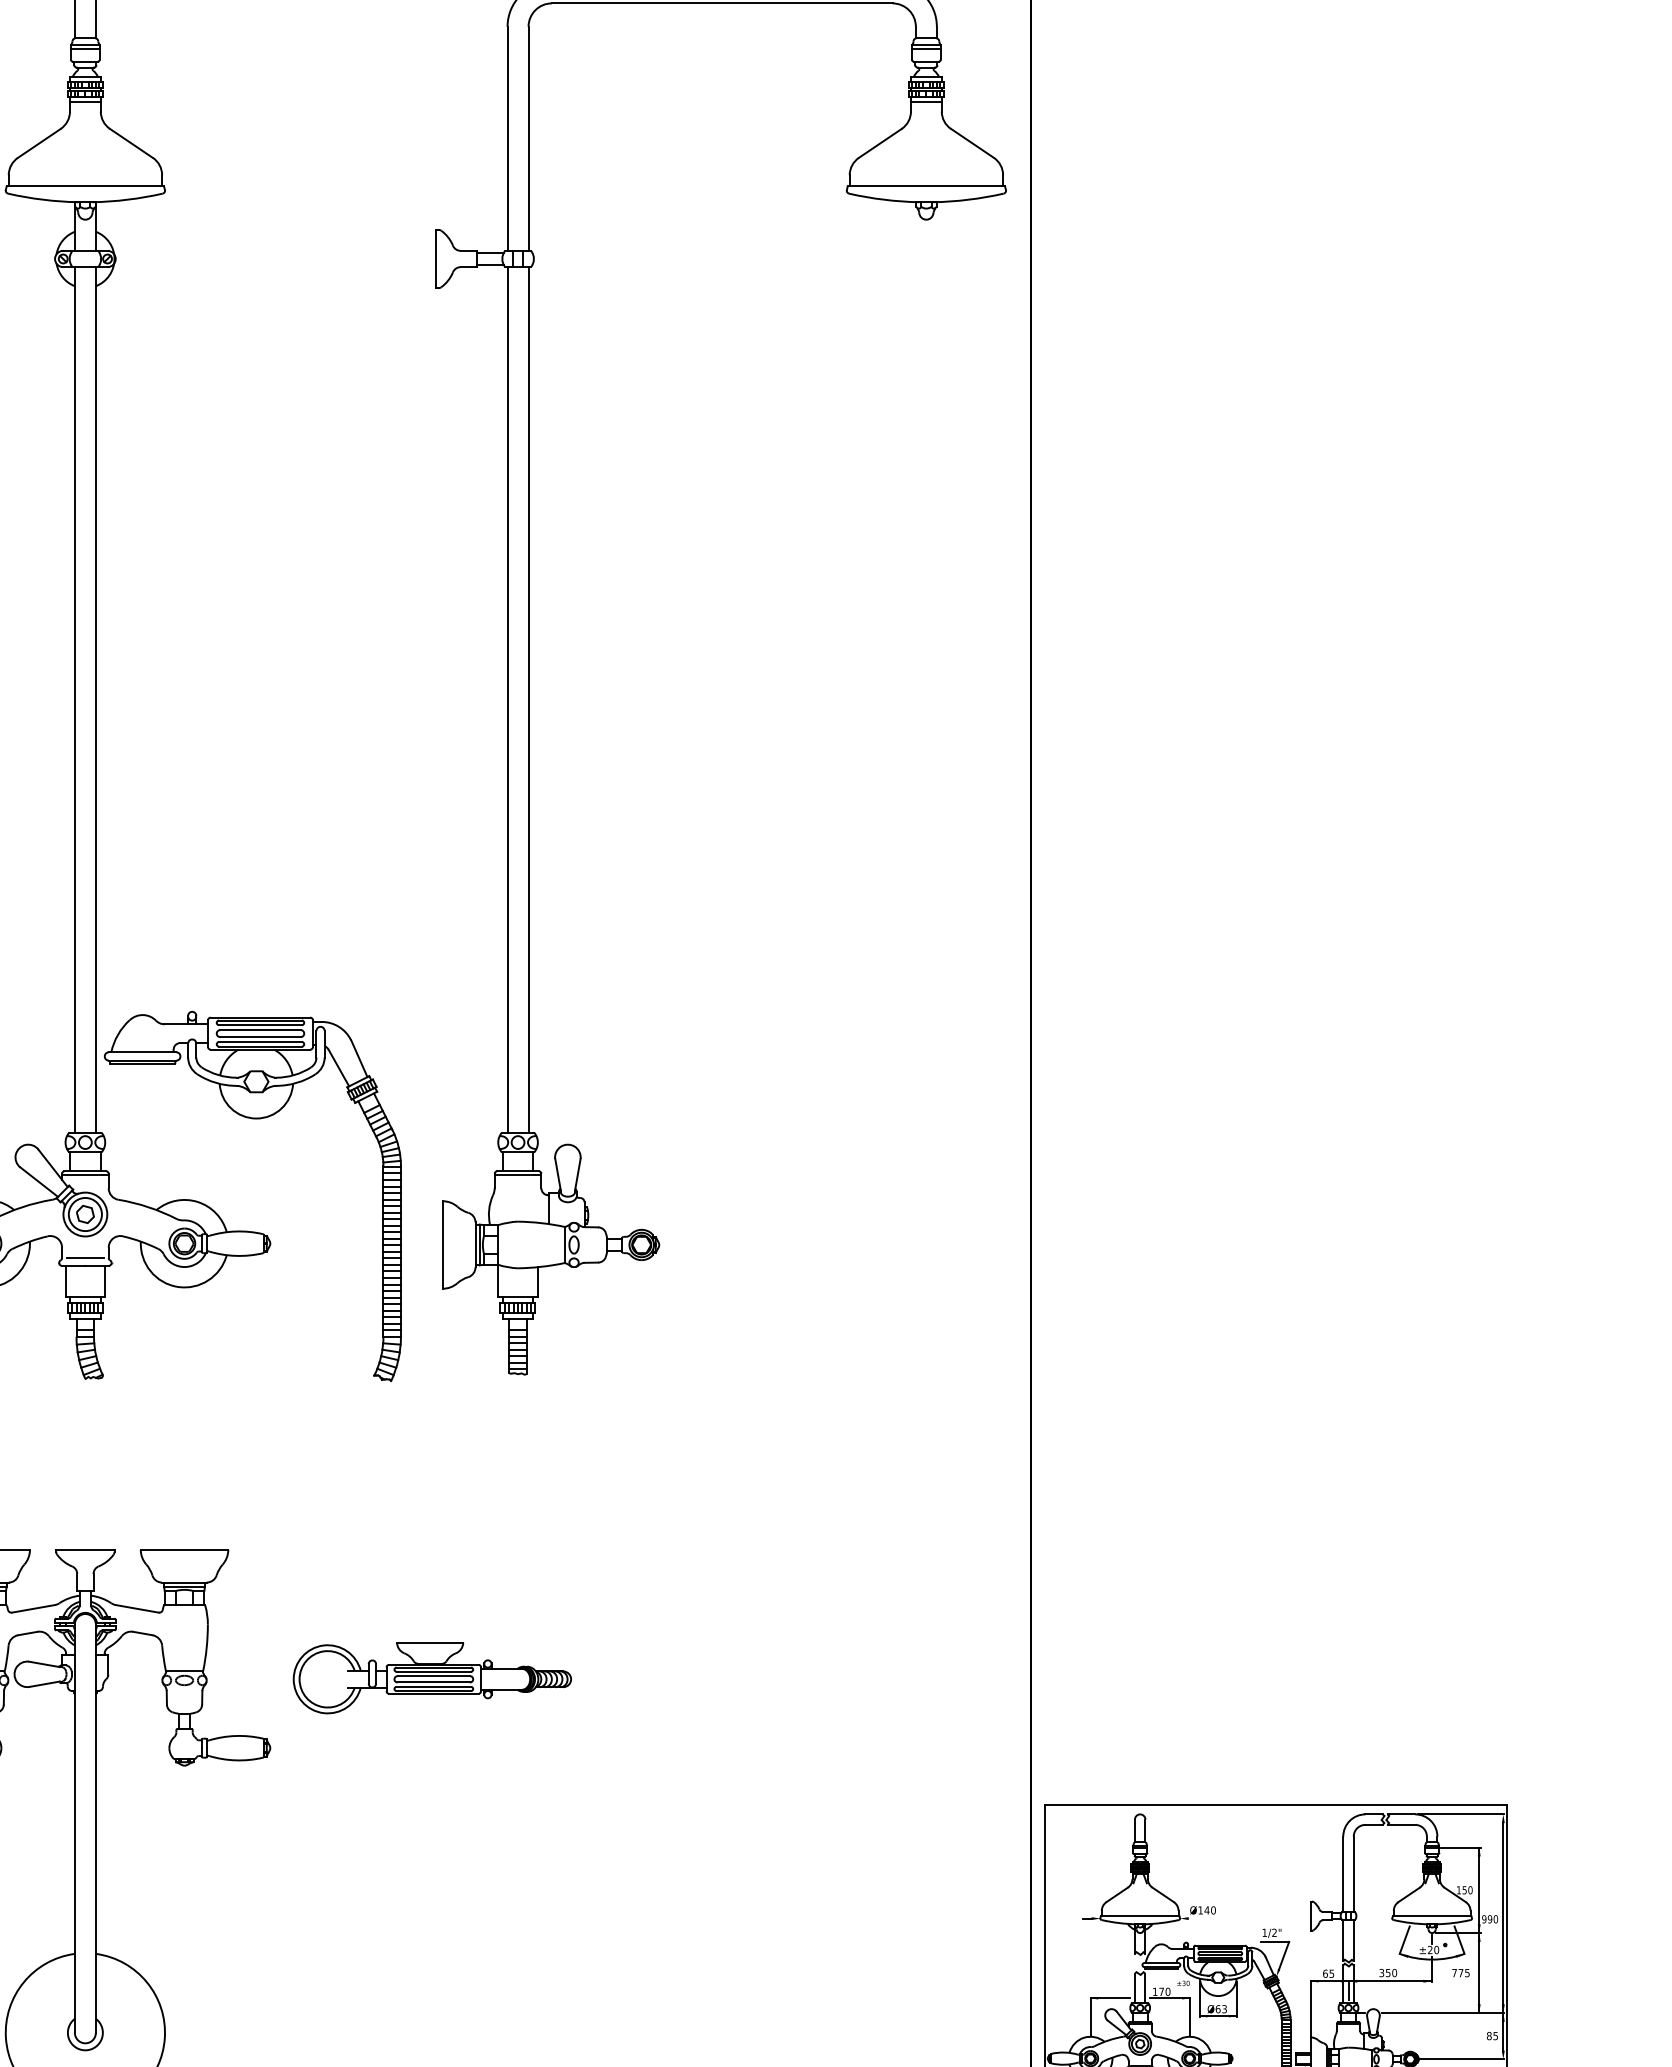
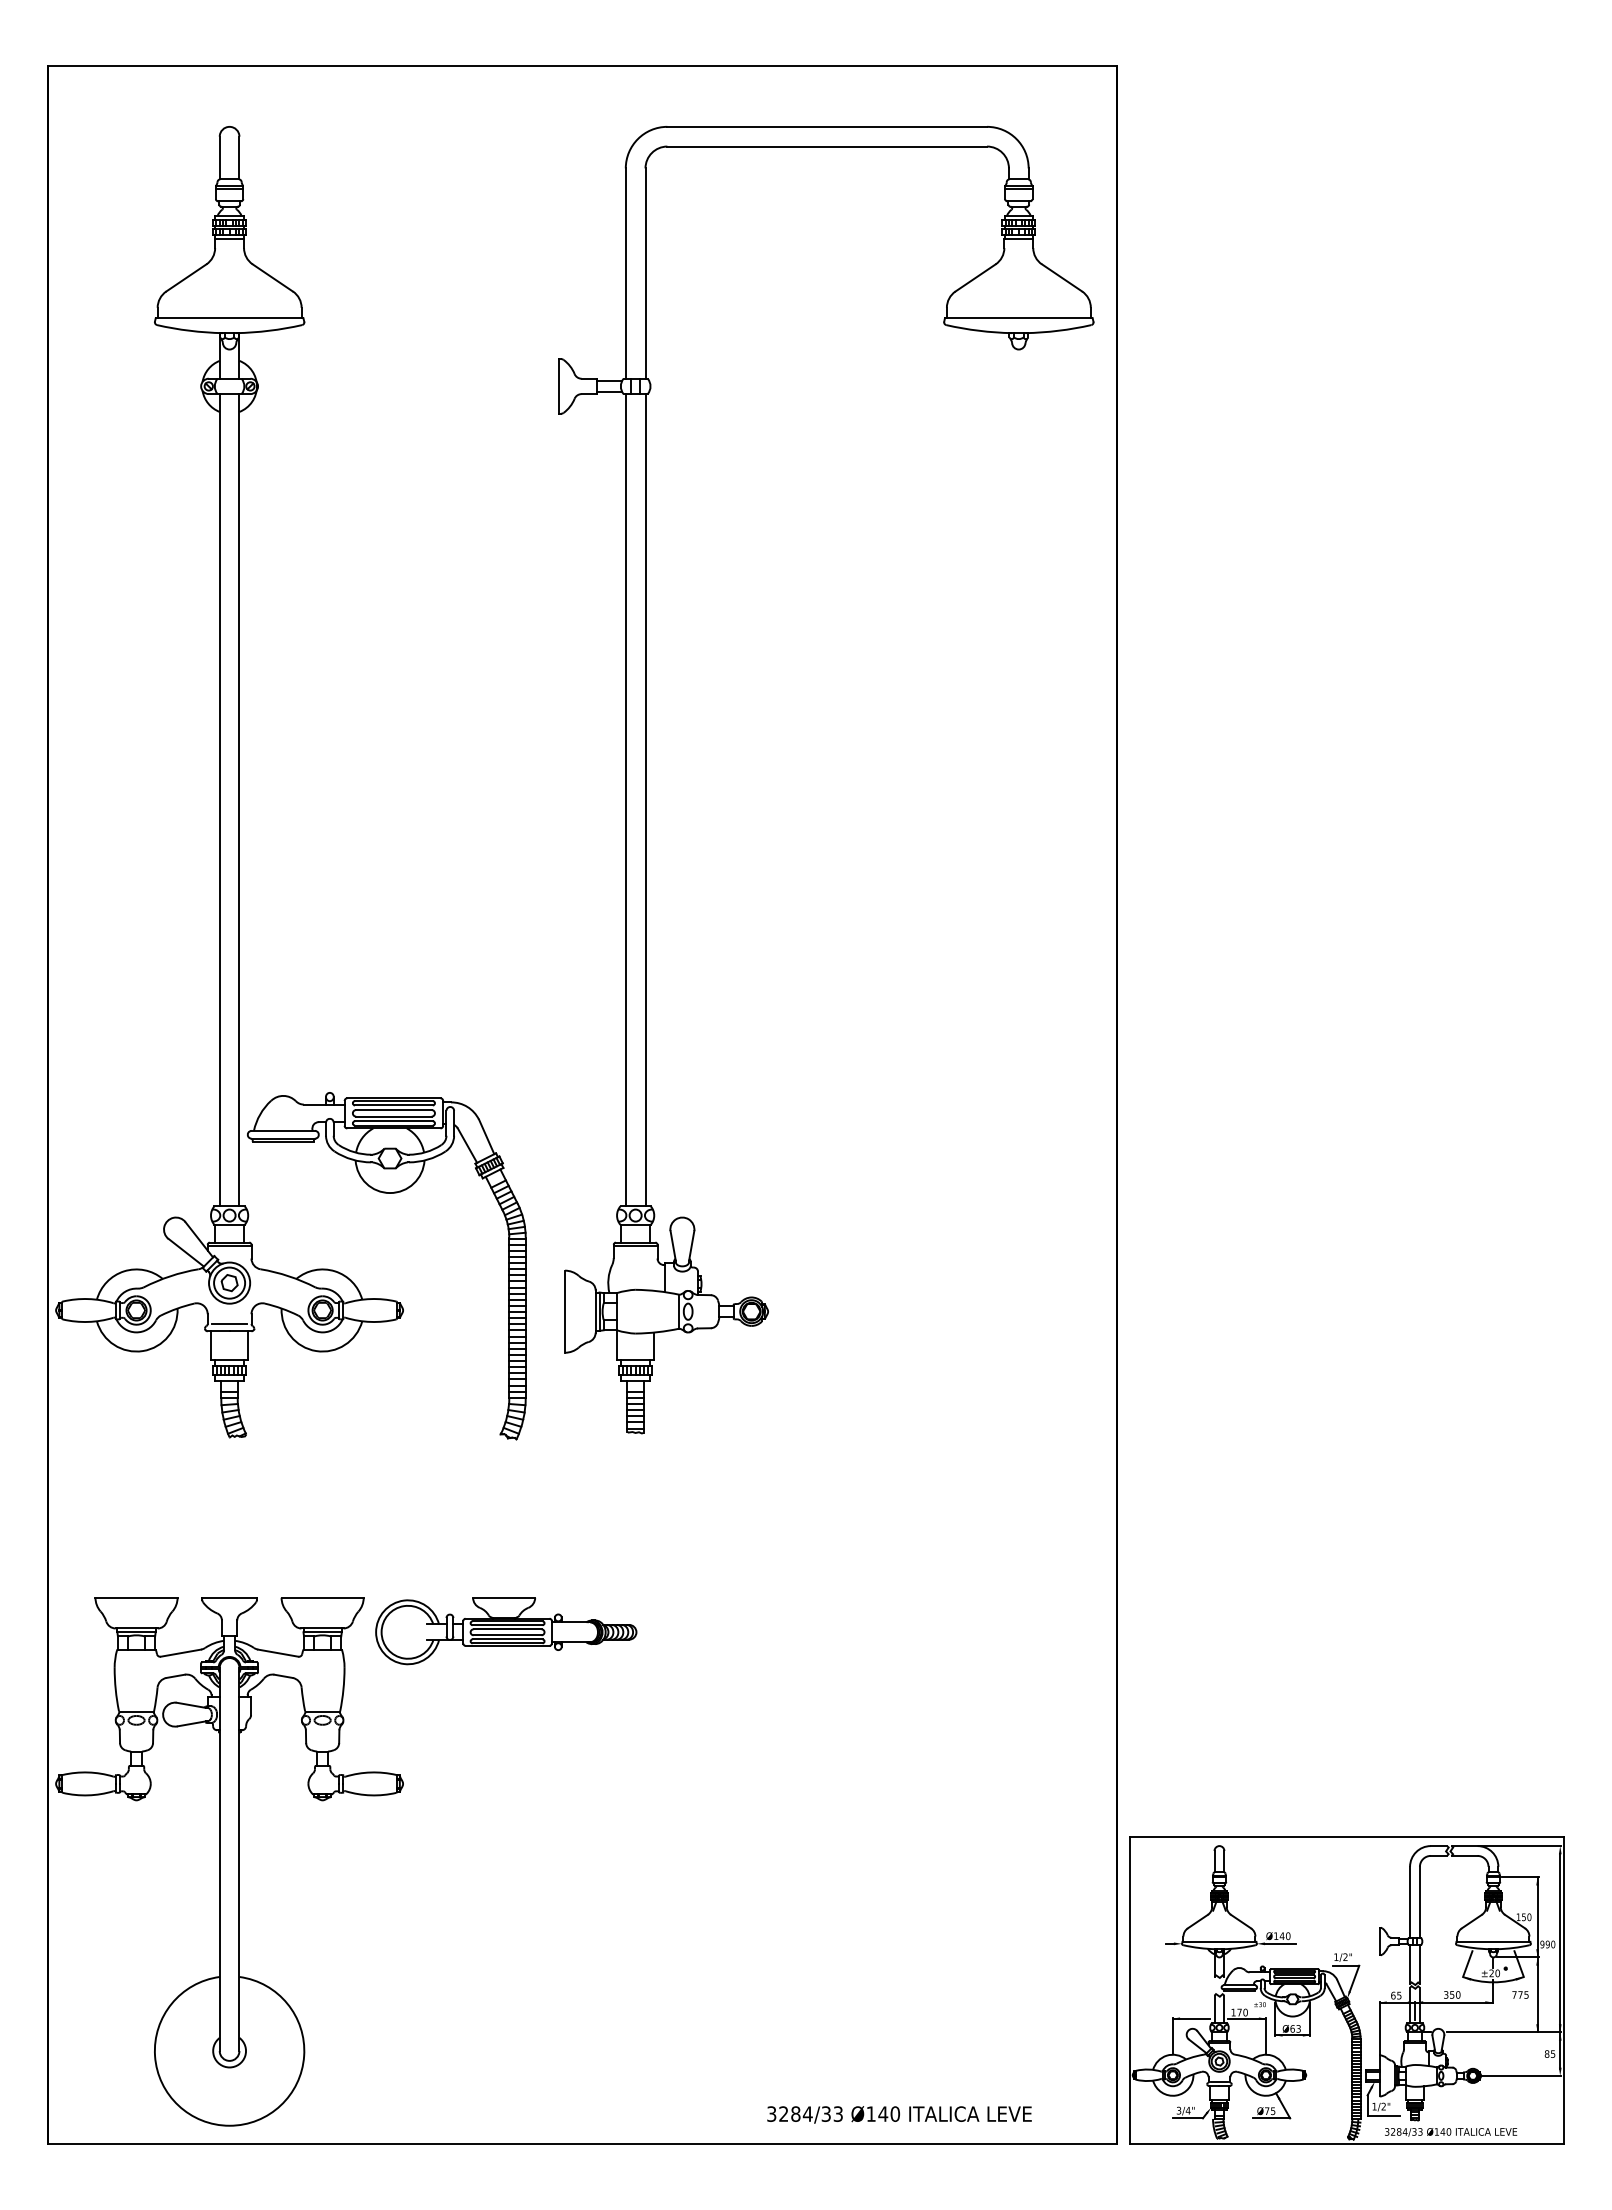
part: (432, 1678) -> (506, 1631), moved
line: (1205, 1918) -> (1280, 1943), added

